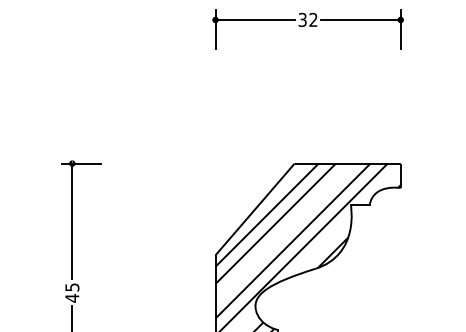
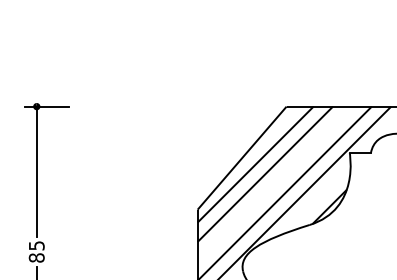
text: (72, 297) -> (36, 257), 45 -> 85

